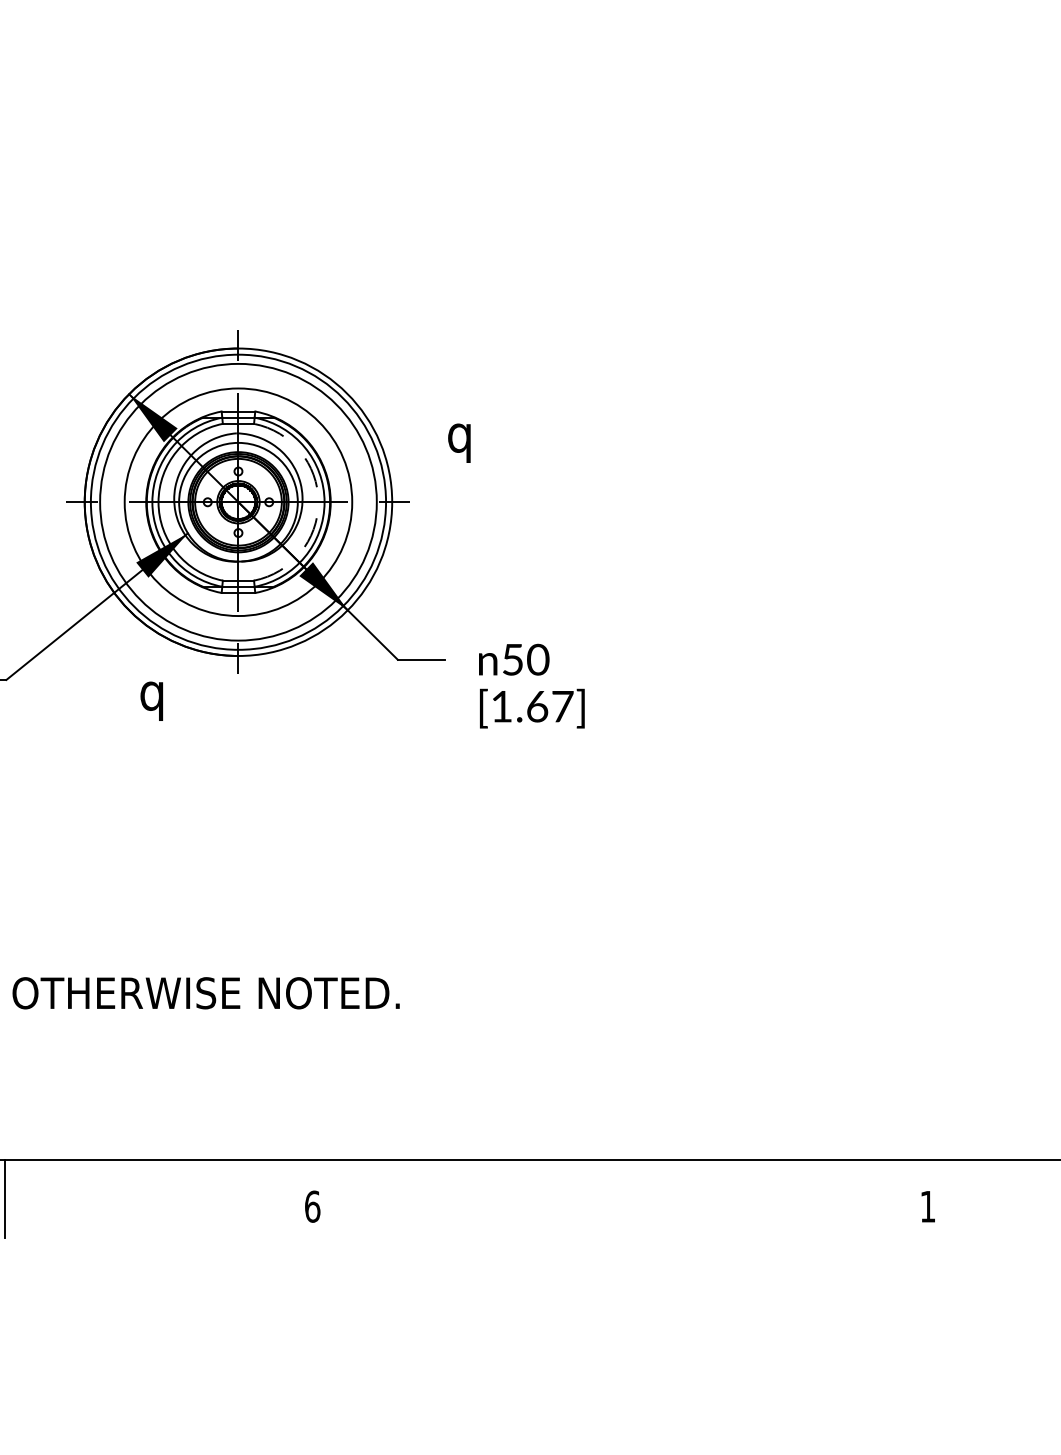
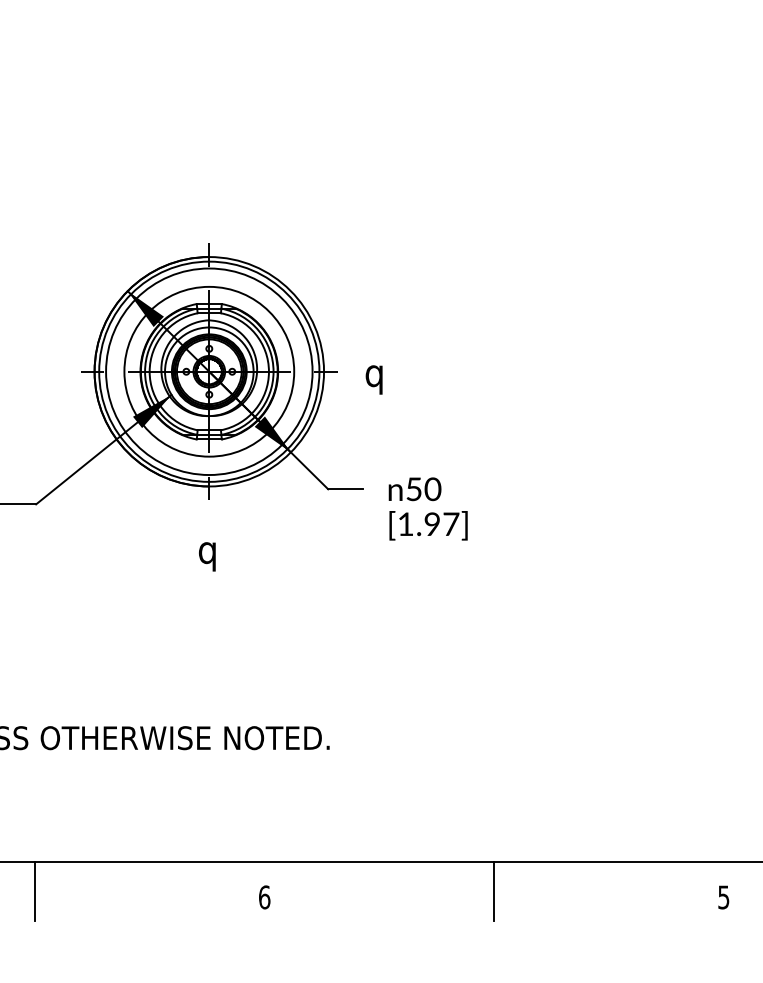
text: (459, 442) -> (374, 379), moved
arc: (318, 502) -> (269, 371), dashed -> solid
text: (151, 700) -> (207, 556), moved
text: (537, 706) -> (432, 524), [1.67] -> [1.97]
line: (620, 1198) -> (494, 891), added
text: (927, 1206) -> (723, 897), 1 -> 5

